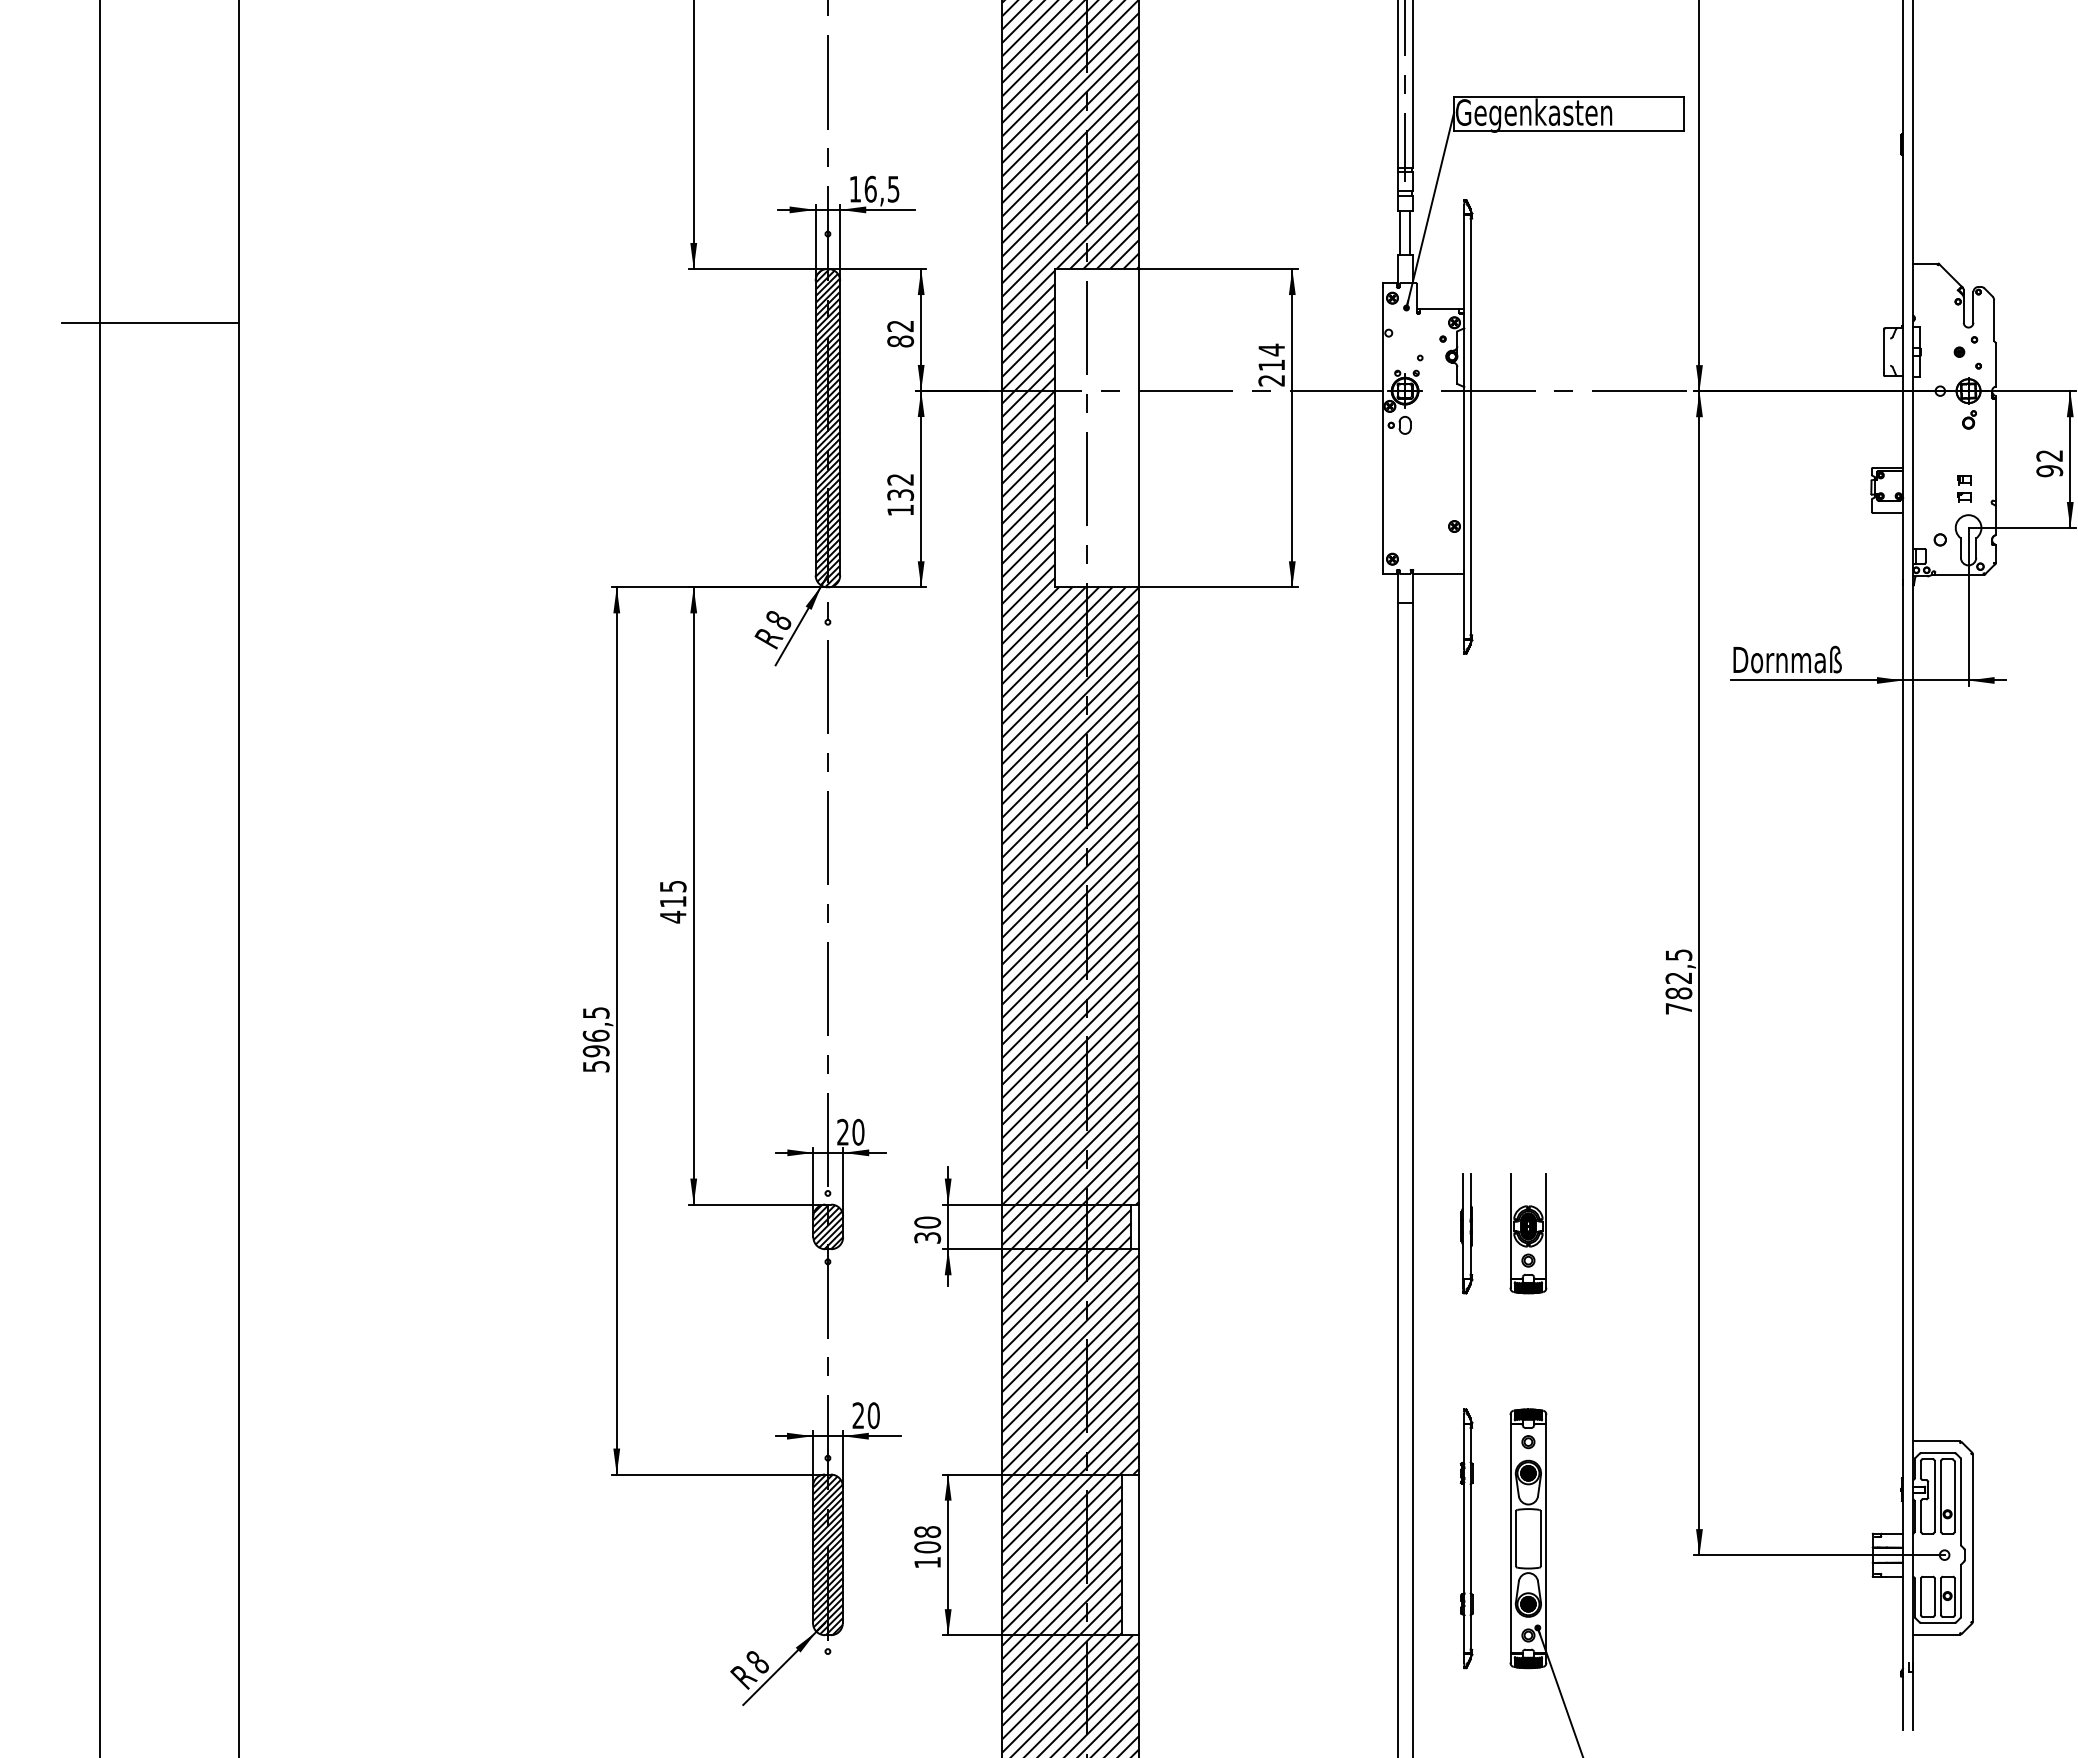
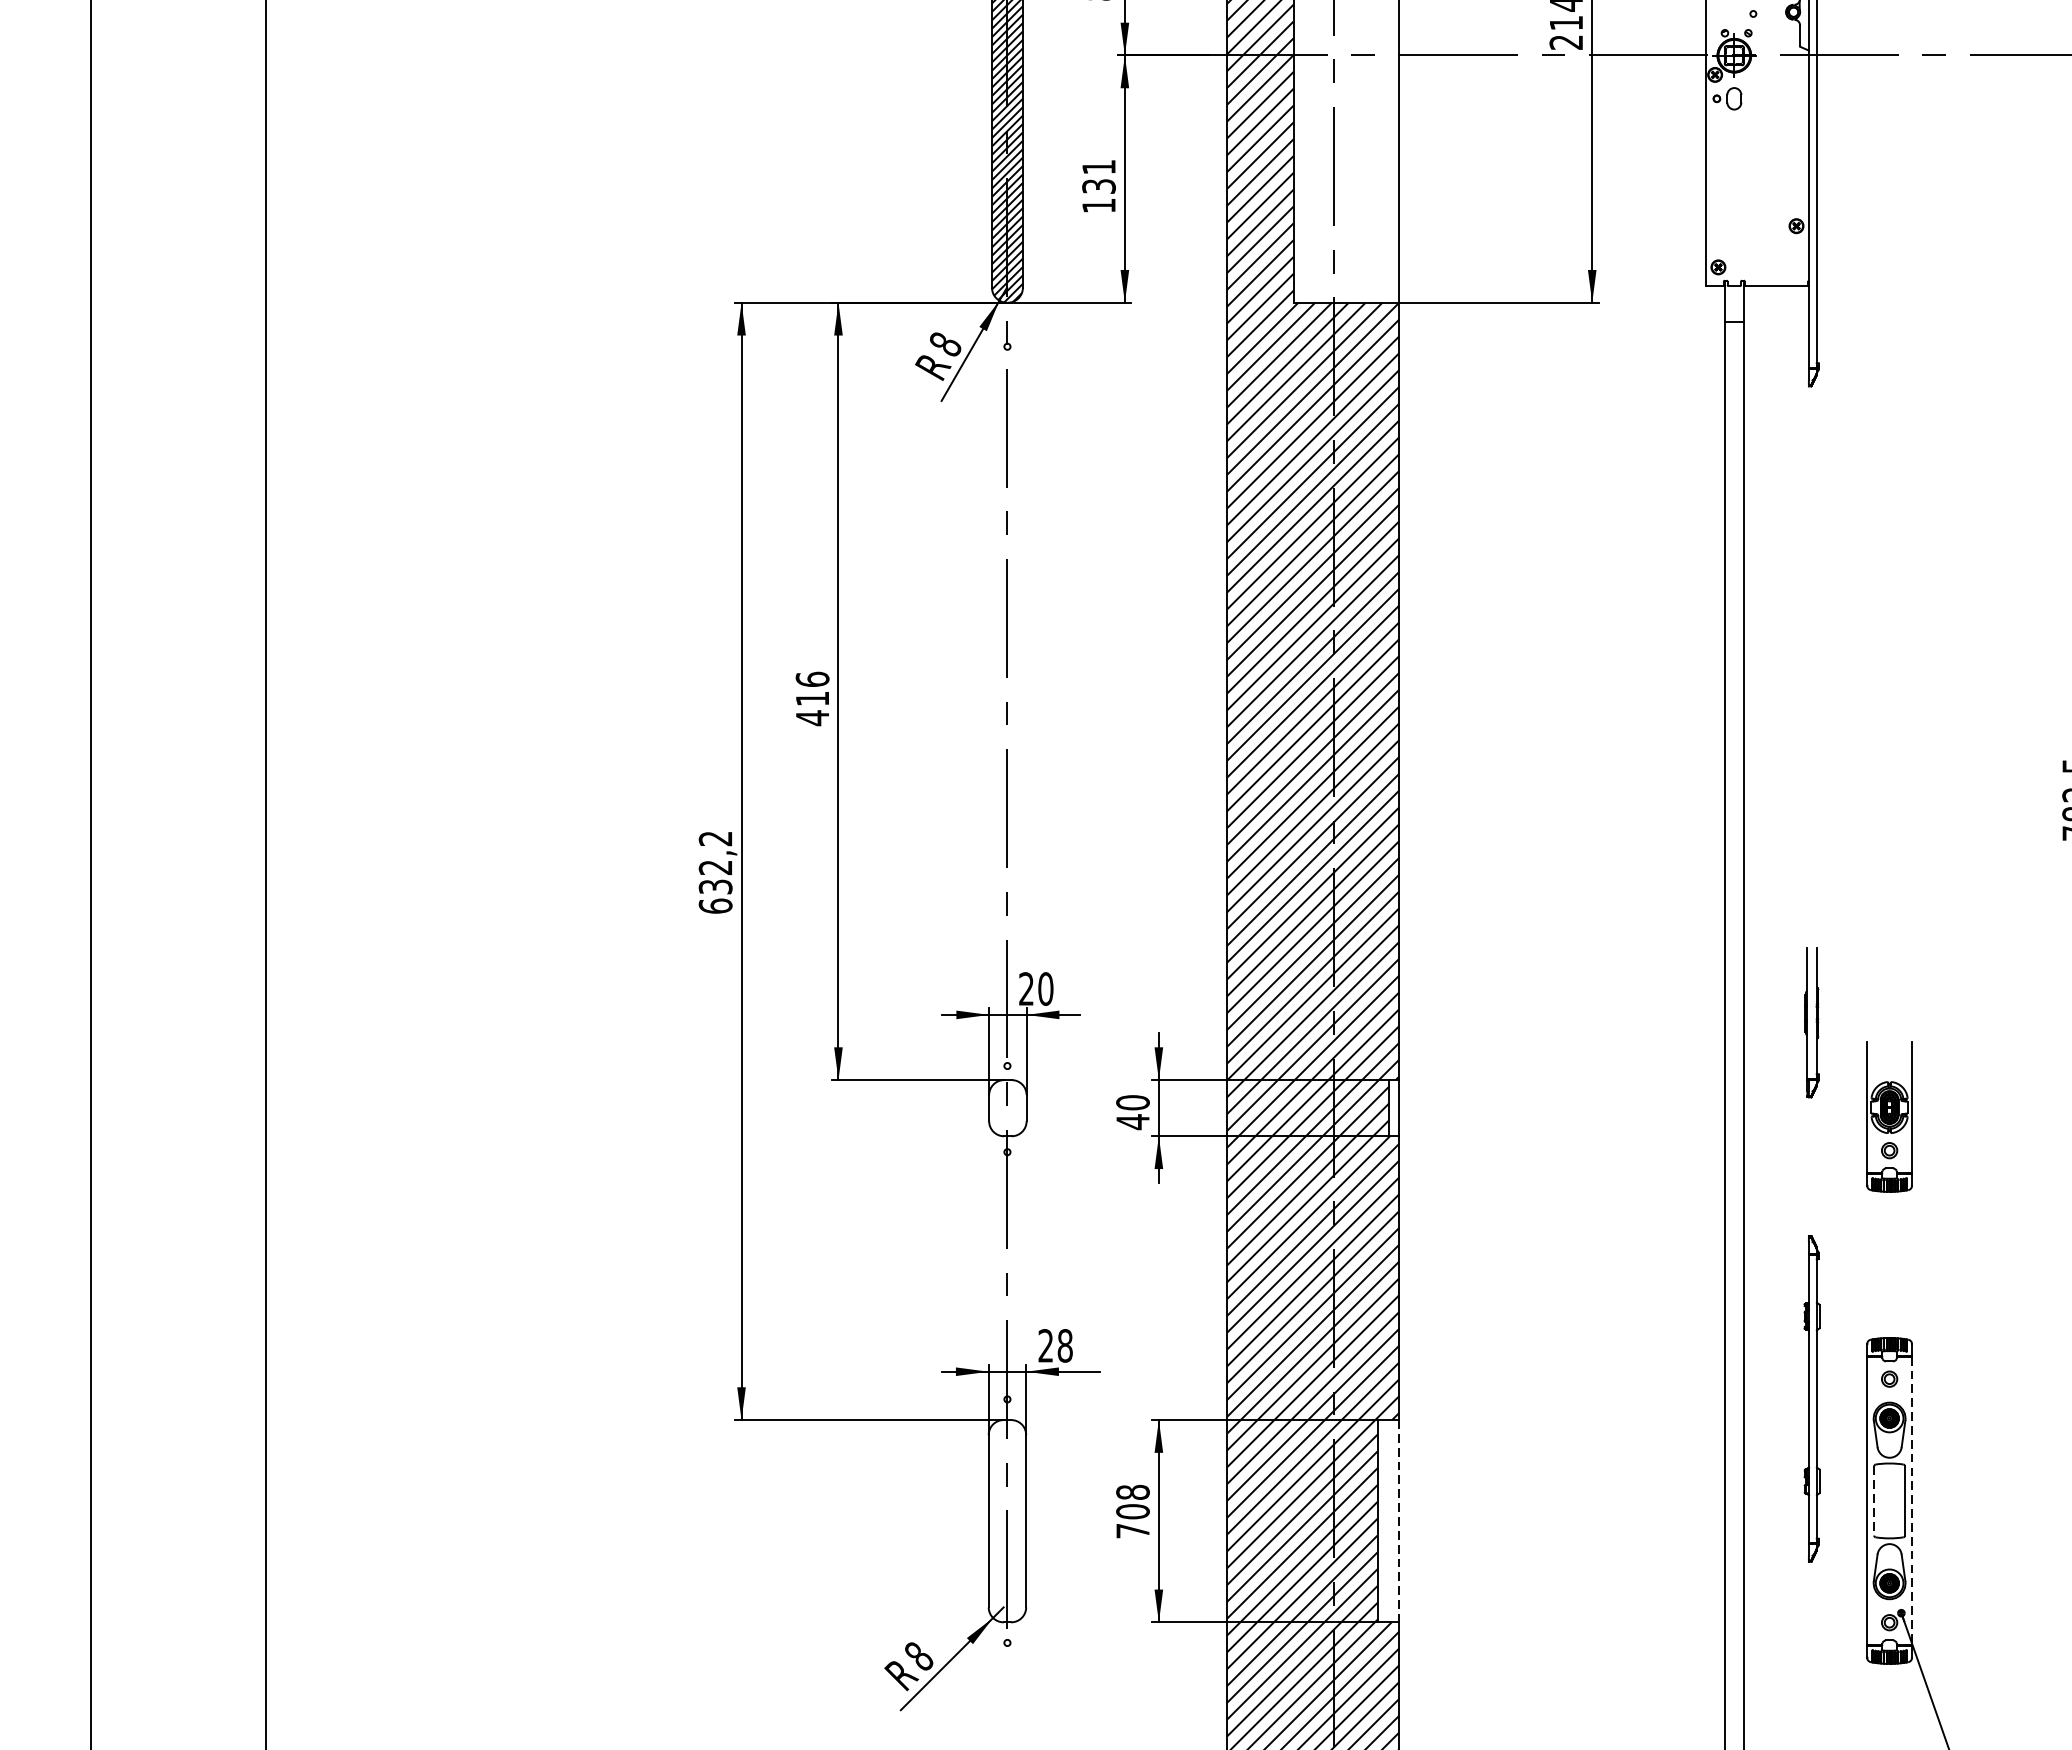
text: (900, 479) -> (1098, 166), 132 -> 131
text: (672, 886) -> (811, 679), 415 -> 416
text: (595, 1039) -> (714, 872), 596,5 -> 632,2
hatch: (828, 1226) -> (1008, 1107), removed
part: (1466, 1233) -> (1811, 1022), moved
text: (927, 1237) -> (1132, 1121), 30 -> 40
text: (873, 1415) -> (1064, 1345), 20 -> 28
part: (1466, 1538) -> (1811, 1398), moved
line: (1546, 1538) -> (1912, 1500), solid -> dashed
line: (1516, 1539) -> (1874, 1501), solid -> dashed
hatch: (827, 1554) -> (1006, 1520), removed
line: (1139, 1555) -> (1399, 1521), solid -> dashed
text: (927, 1562) -> (1132, 1530), 108 -> 708

